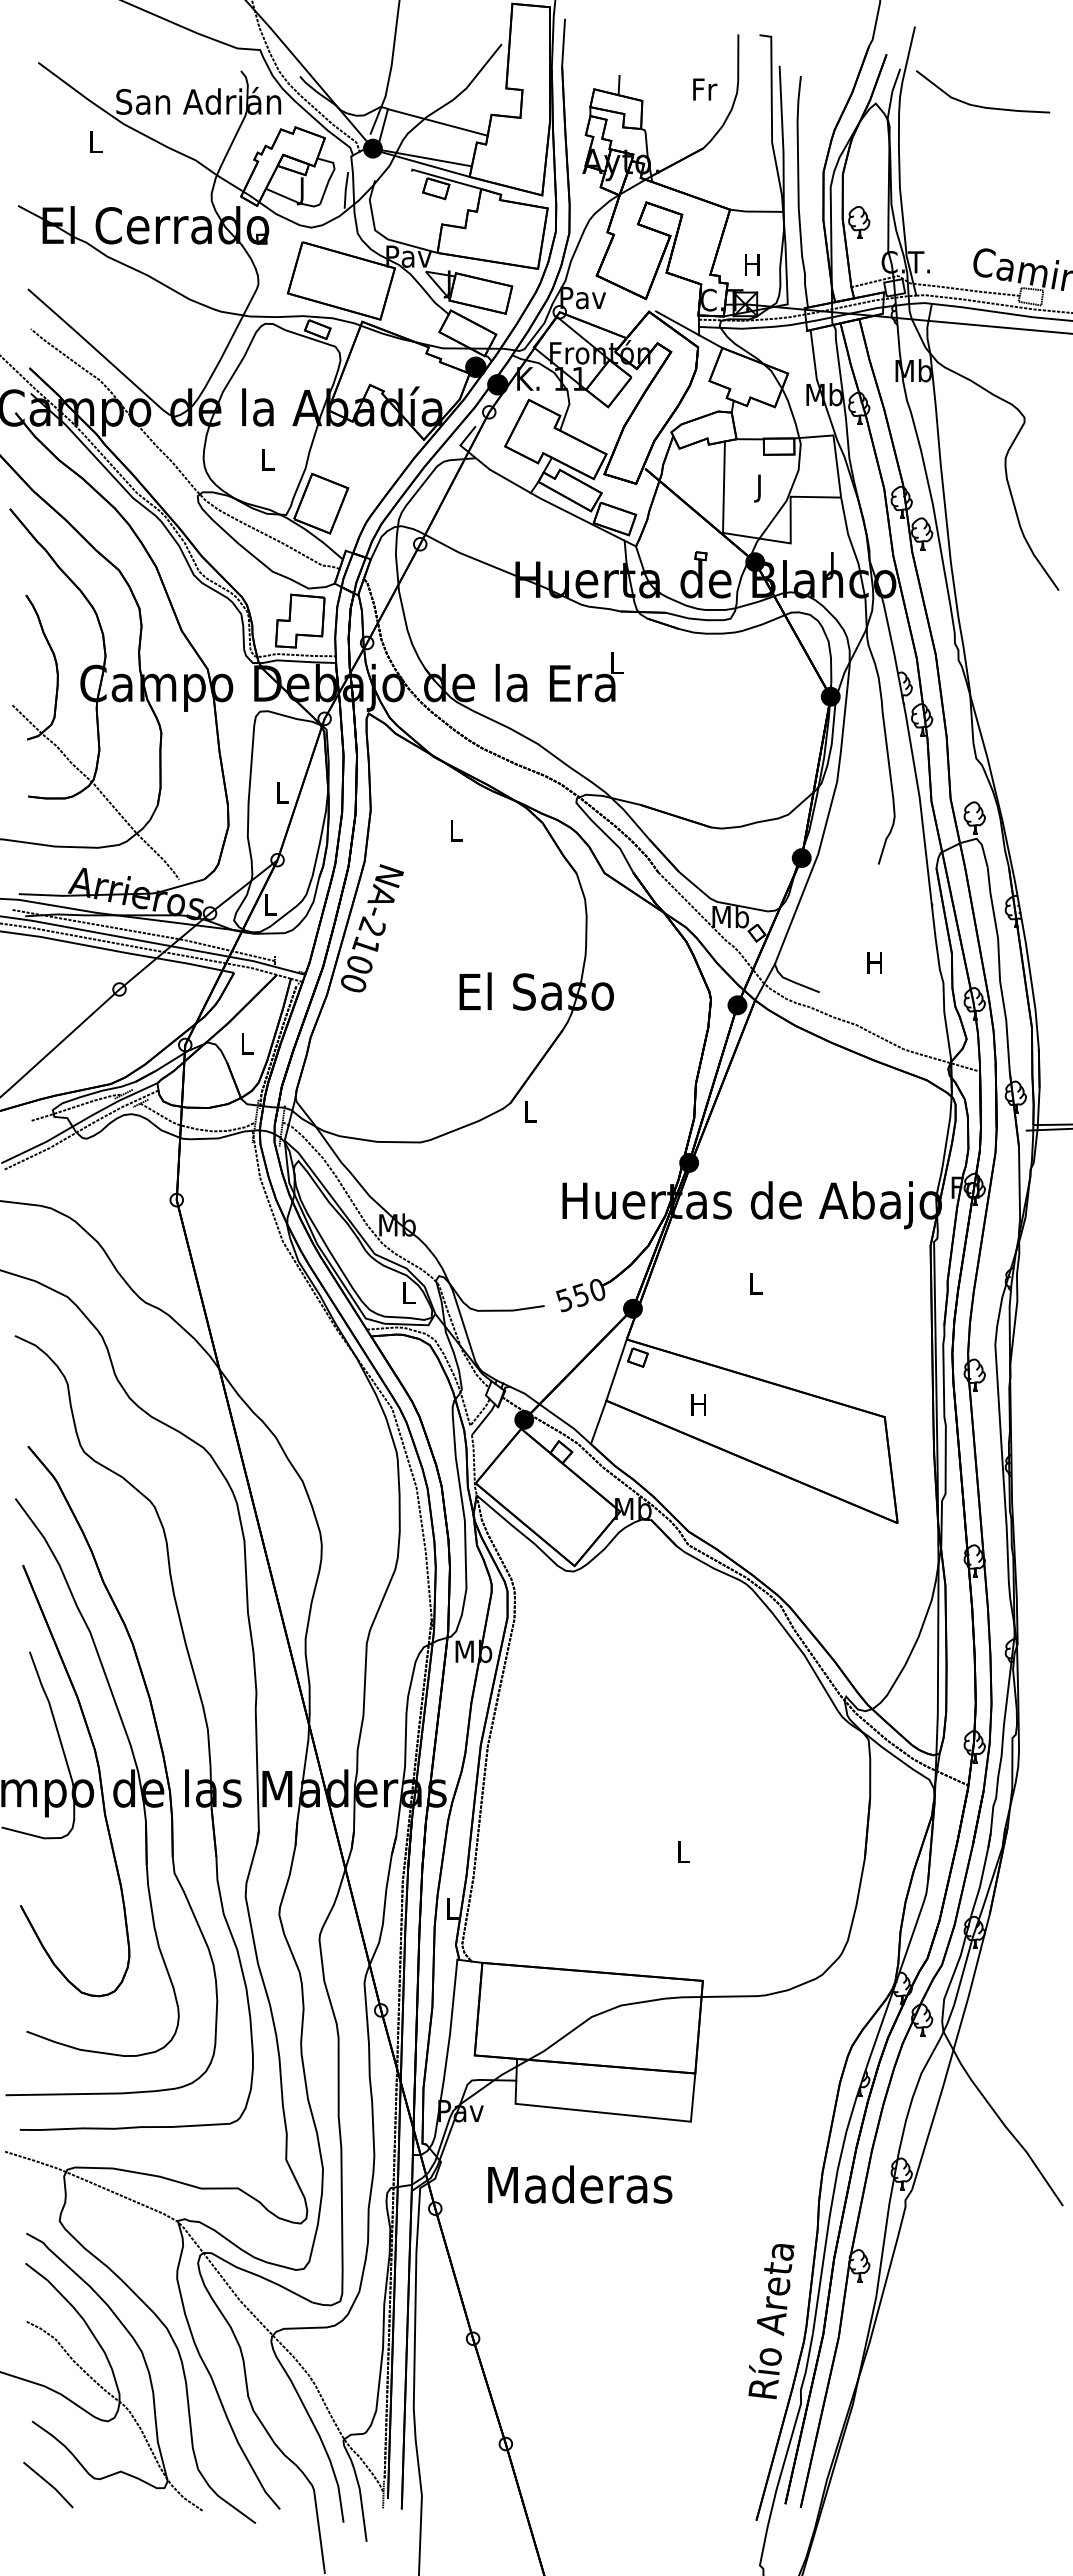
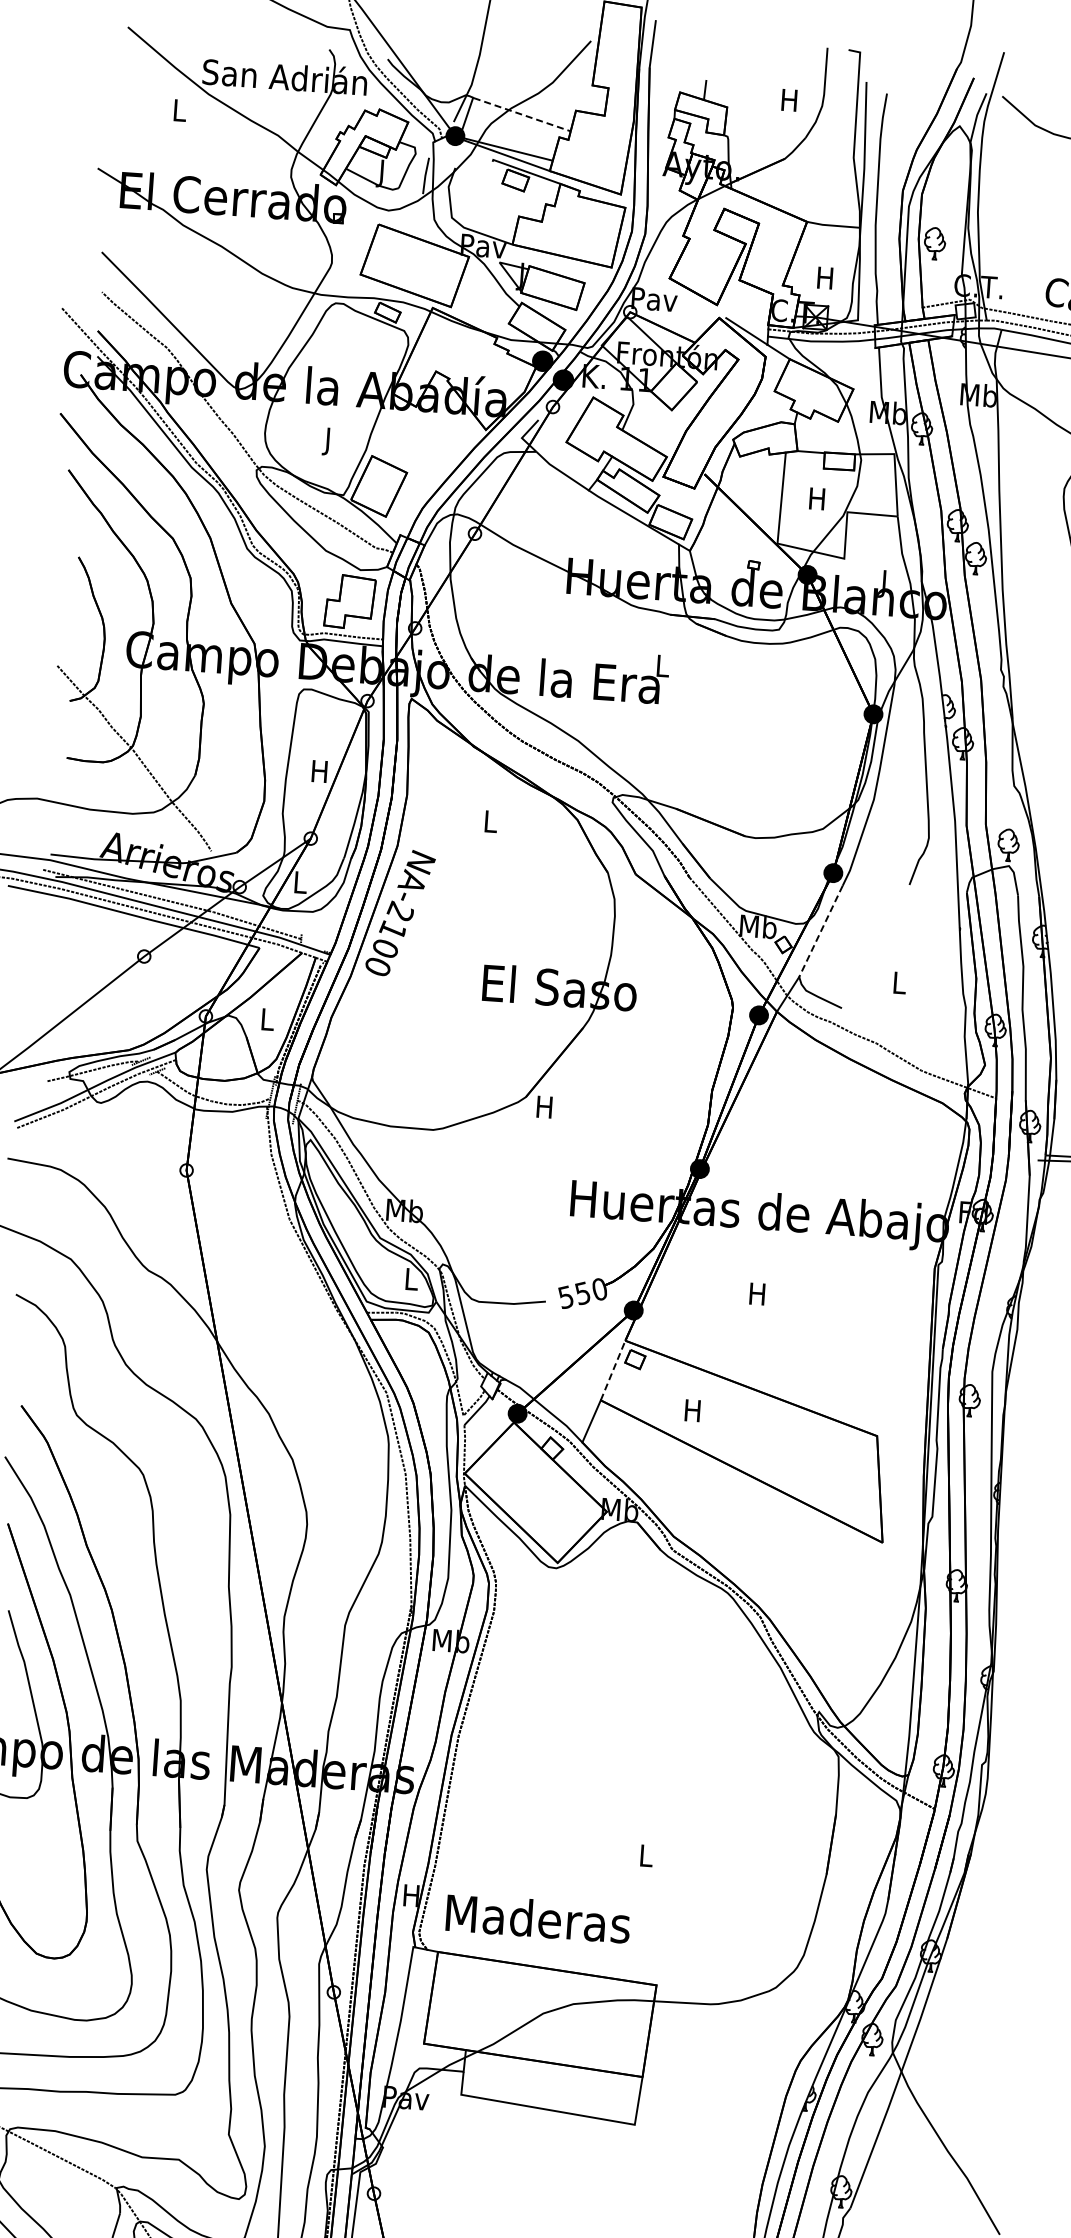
text: (705, 89) -> (790, 100), Fr -> H
line: (438, 122) -> (522, 114), solid -> dashed
text: (267, 462) -> (328, 441), L -> J
text: (759, 488) -> (817, 501), J -> H
text: (281, 792) -> (319, 771), L -> H
line: (793, 917) -> (820, 931), solid -> dashed
text: (874, 962) -> (898, 982), H -> L
text: (529, 1111) -> (544, 1106), L -> H
text: (755, 1283) -> (757, 1293), L -> H
line: (616, 1369) -> (613, 1369), solid -> dashed
text: (451, 1908) -> (411, 1895), L -> H
text: (580, 2184) -> (538, 1918), moved

